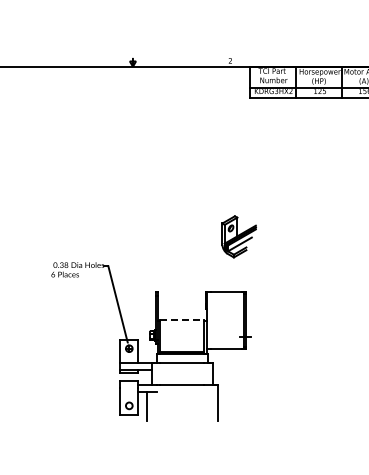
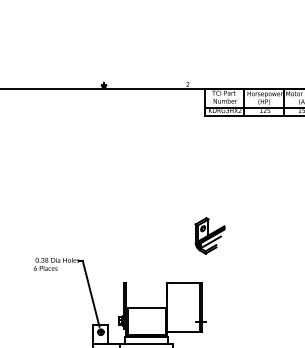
part: (238, 236) -> (209, 235), moved
line: (182, 320) -> (146, 307), dashed -> solid

